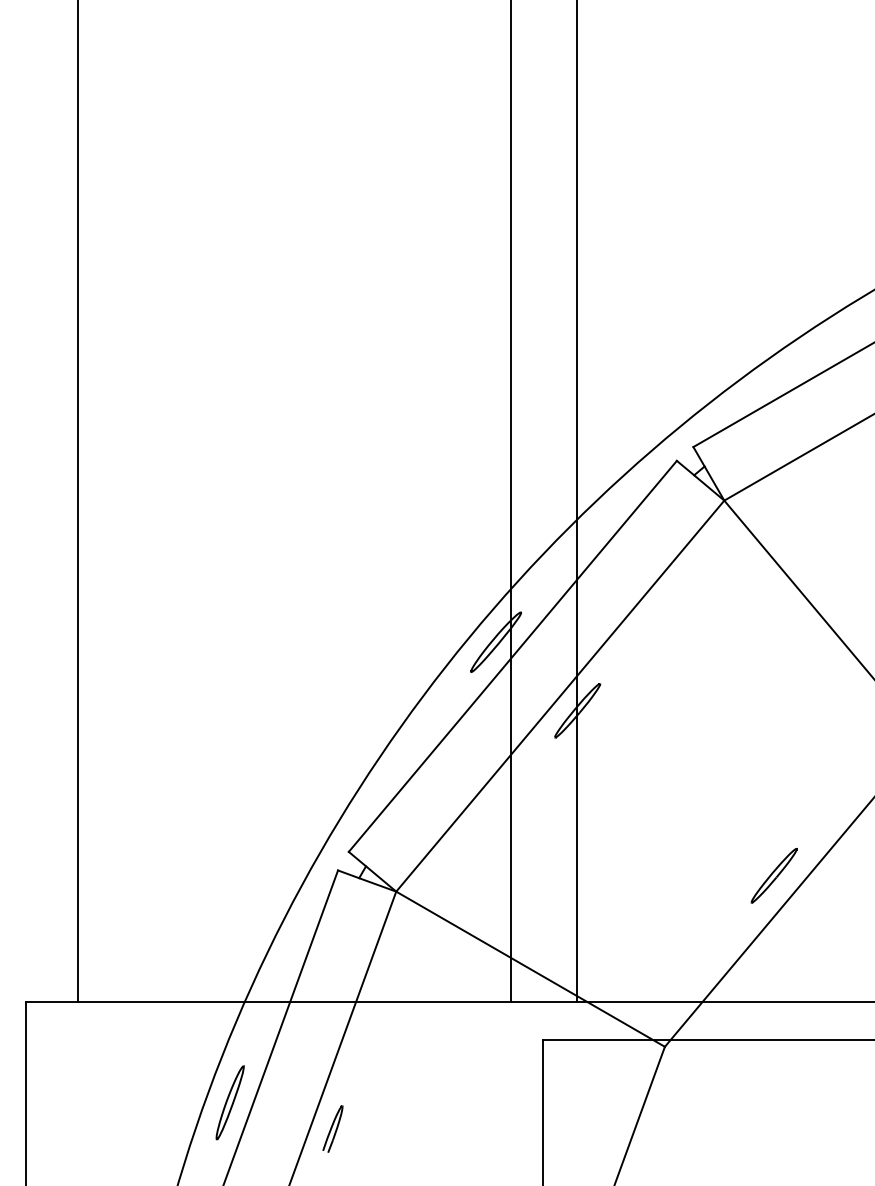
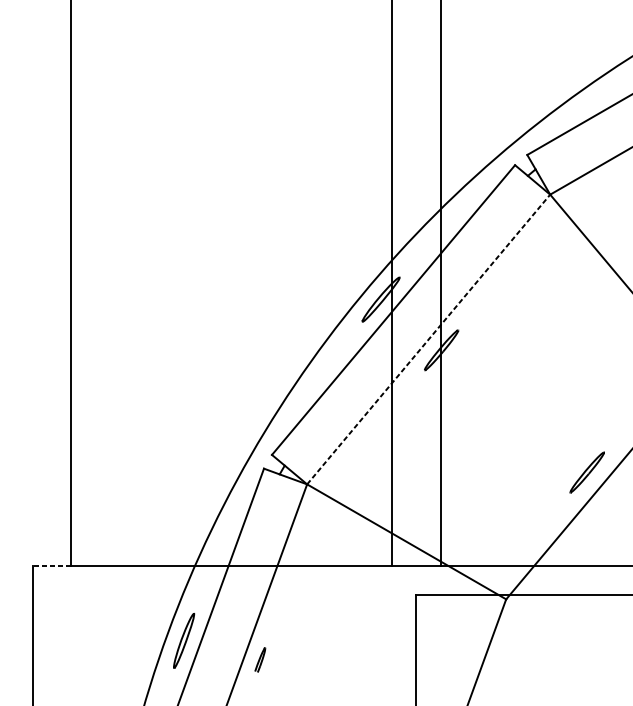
line: (560, 695) -> (428, 339), solid -> dashed
line: (52, 1001) -> (52, 565), solid -> dashed
part: (332, 1128) -> (259, 659), size x0.7

